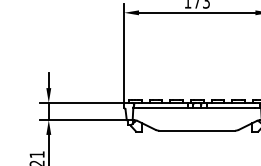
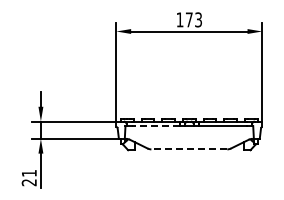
line: (163, 107) -> (155, 126), solid -> dashed
line: (197, 130) -> (189, 149), solid -> dashed

